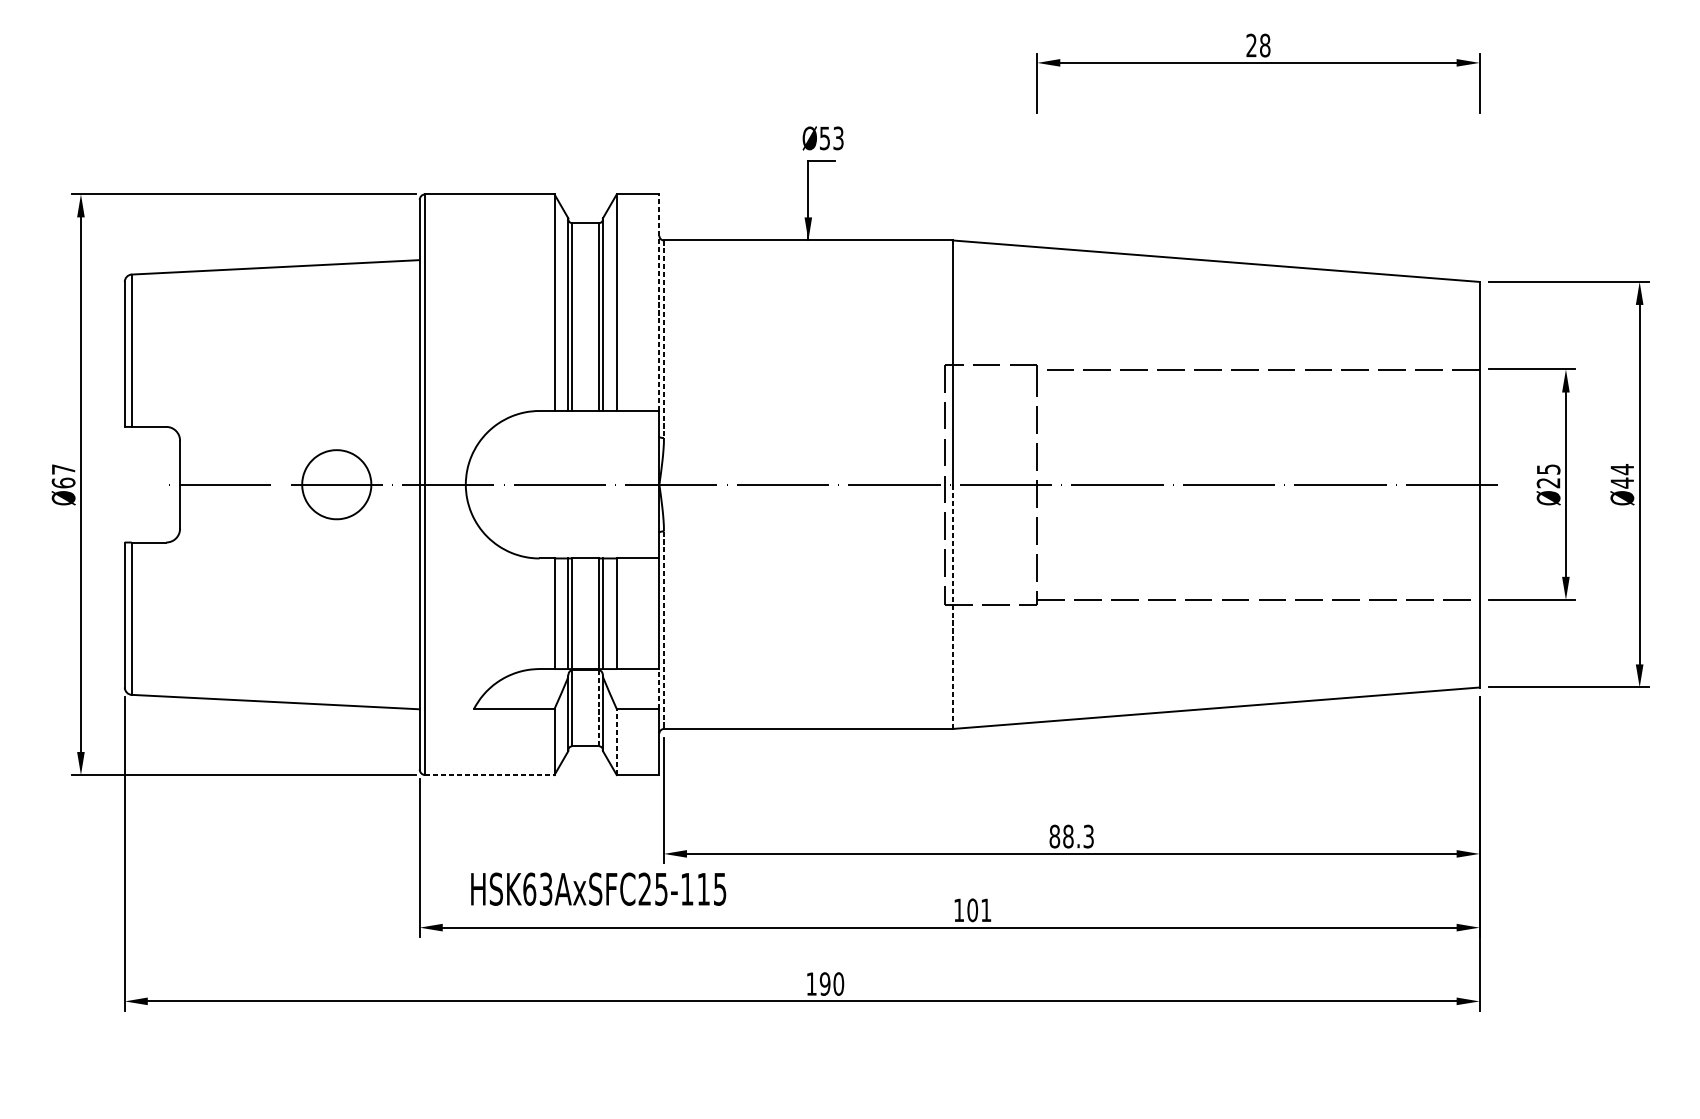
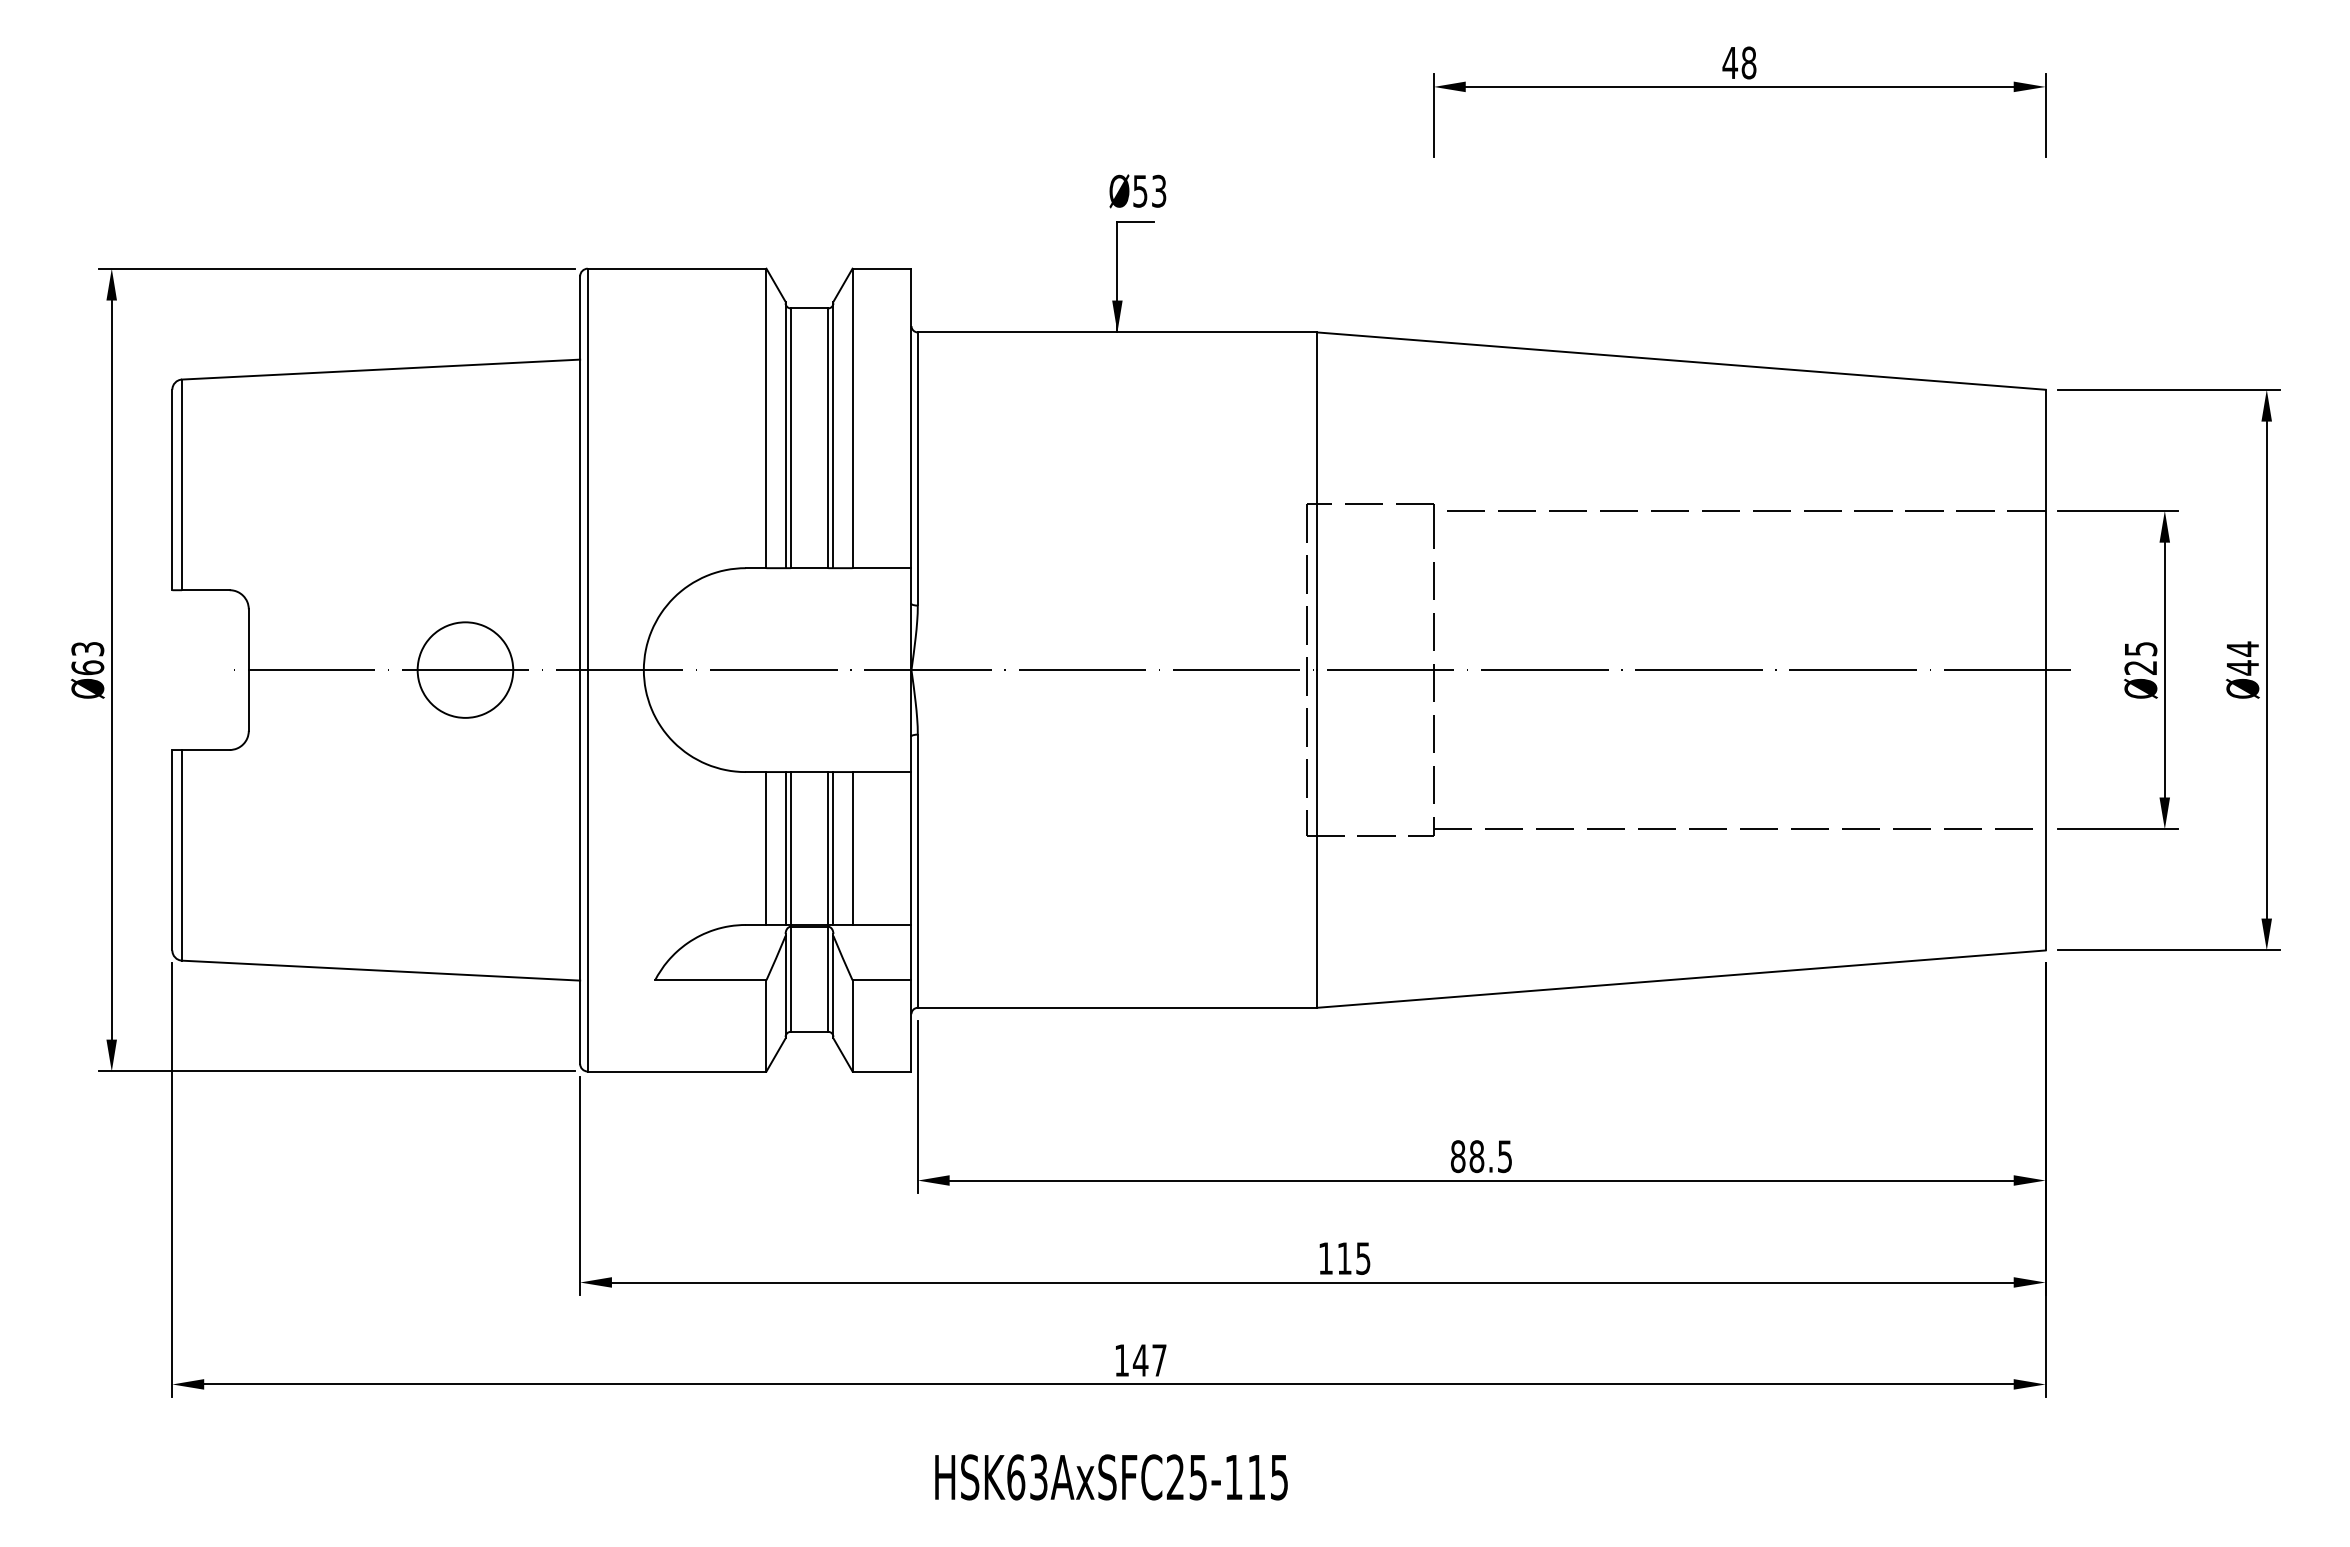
text: (1251, 45) -> (1730, 62), 28 -> 48
line: (659, 302) -> (911, 418), dashed -> solid
line: (663, 338) -> (917, 468), dashed -> solid
text: (63, 469) -> (87, 649), 67 -> 63
line: (952, 606) -> (1316, 838), dashed -> solid
line: (663, 630) -> (917, 871), dashed -> solid
line: (659, 688) -> (911, 952), dashed -> solid
line: (599, 708) -> (828, 979), dashed -> solid
line: (616, 741) -> (852, 1025), dashed -> solid
line: (490, 775) -> (677, 1071), dashed -> solid
text: (1089, 836) -> (1505, 1156), 88.3 -> 88.5
text: (598, 889) -> (1111, 1477), moved
text: (979, 910) -> (1353, 1258), 101 -> 115
text: (831, 984) -> (1149, 1360), 190 -> 147

